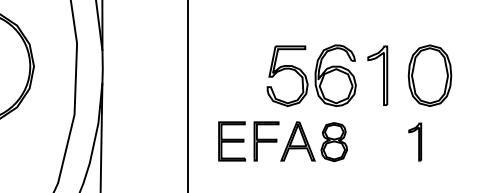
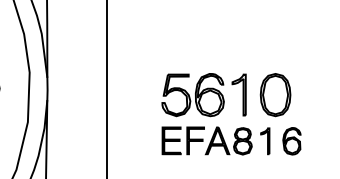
part: (282, 140) -> (206, 140), moved
part: (452, 142) -> (291, 141), added

